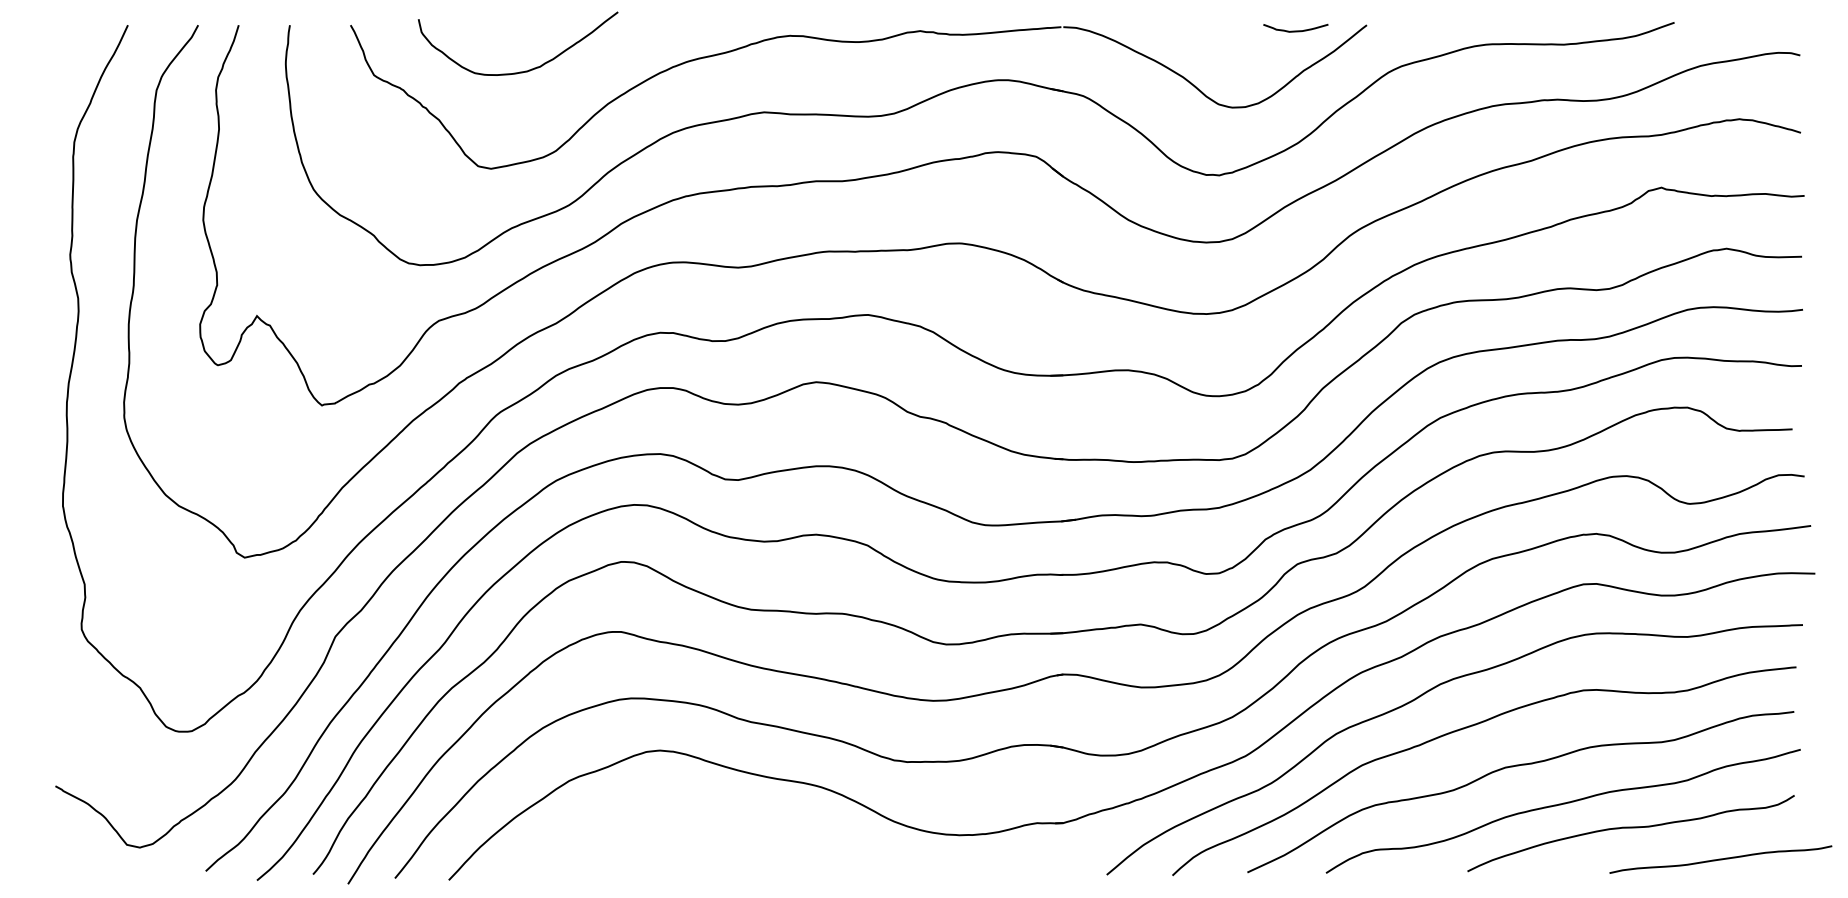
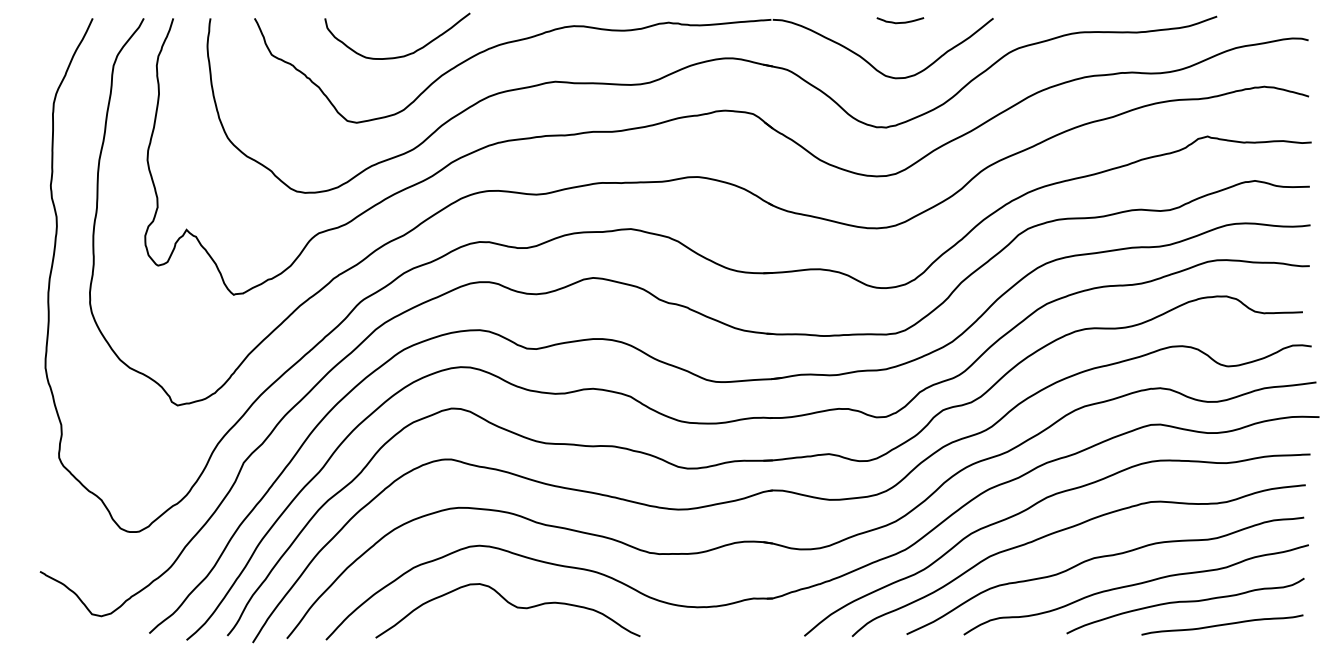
curve: (1295, 30) -> (900, 22), moved
curve: (519, 71) -> (398, 56), moved
curve: (702, 831) -> (510, 604), added
curve: (1720, 859) -> (1222, 624), moved

